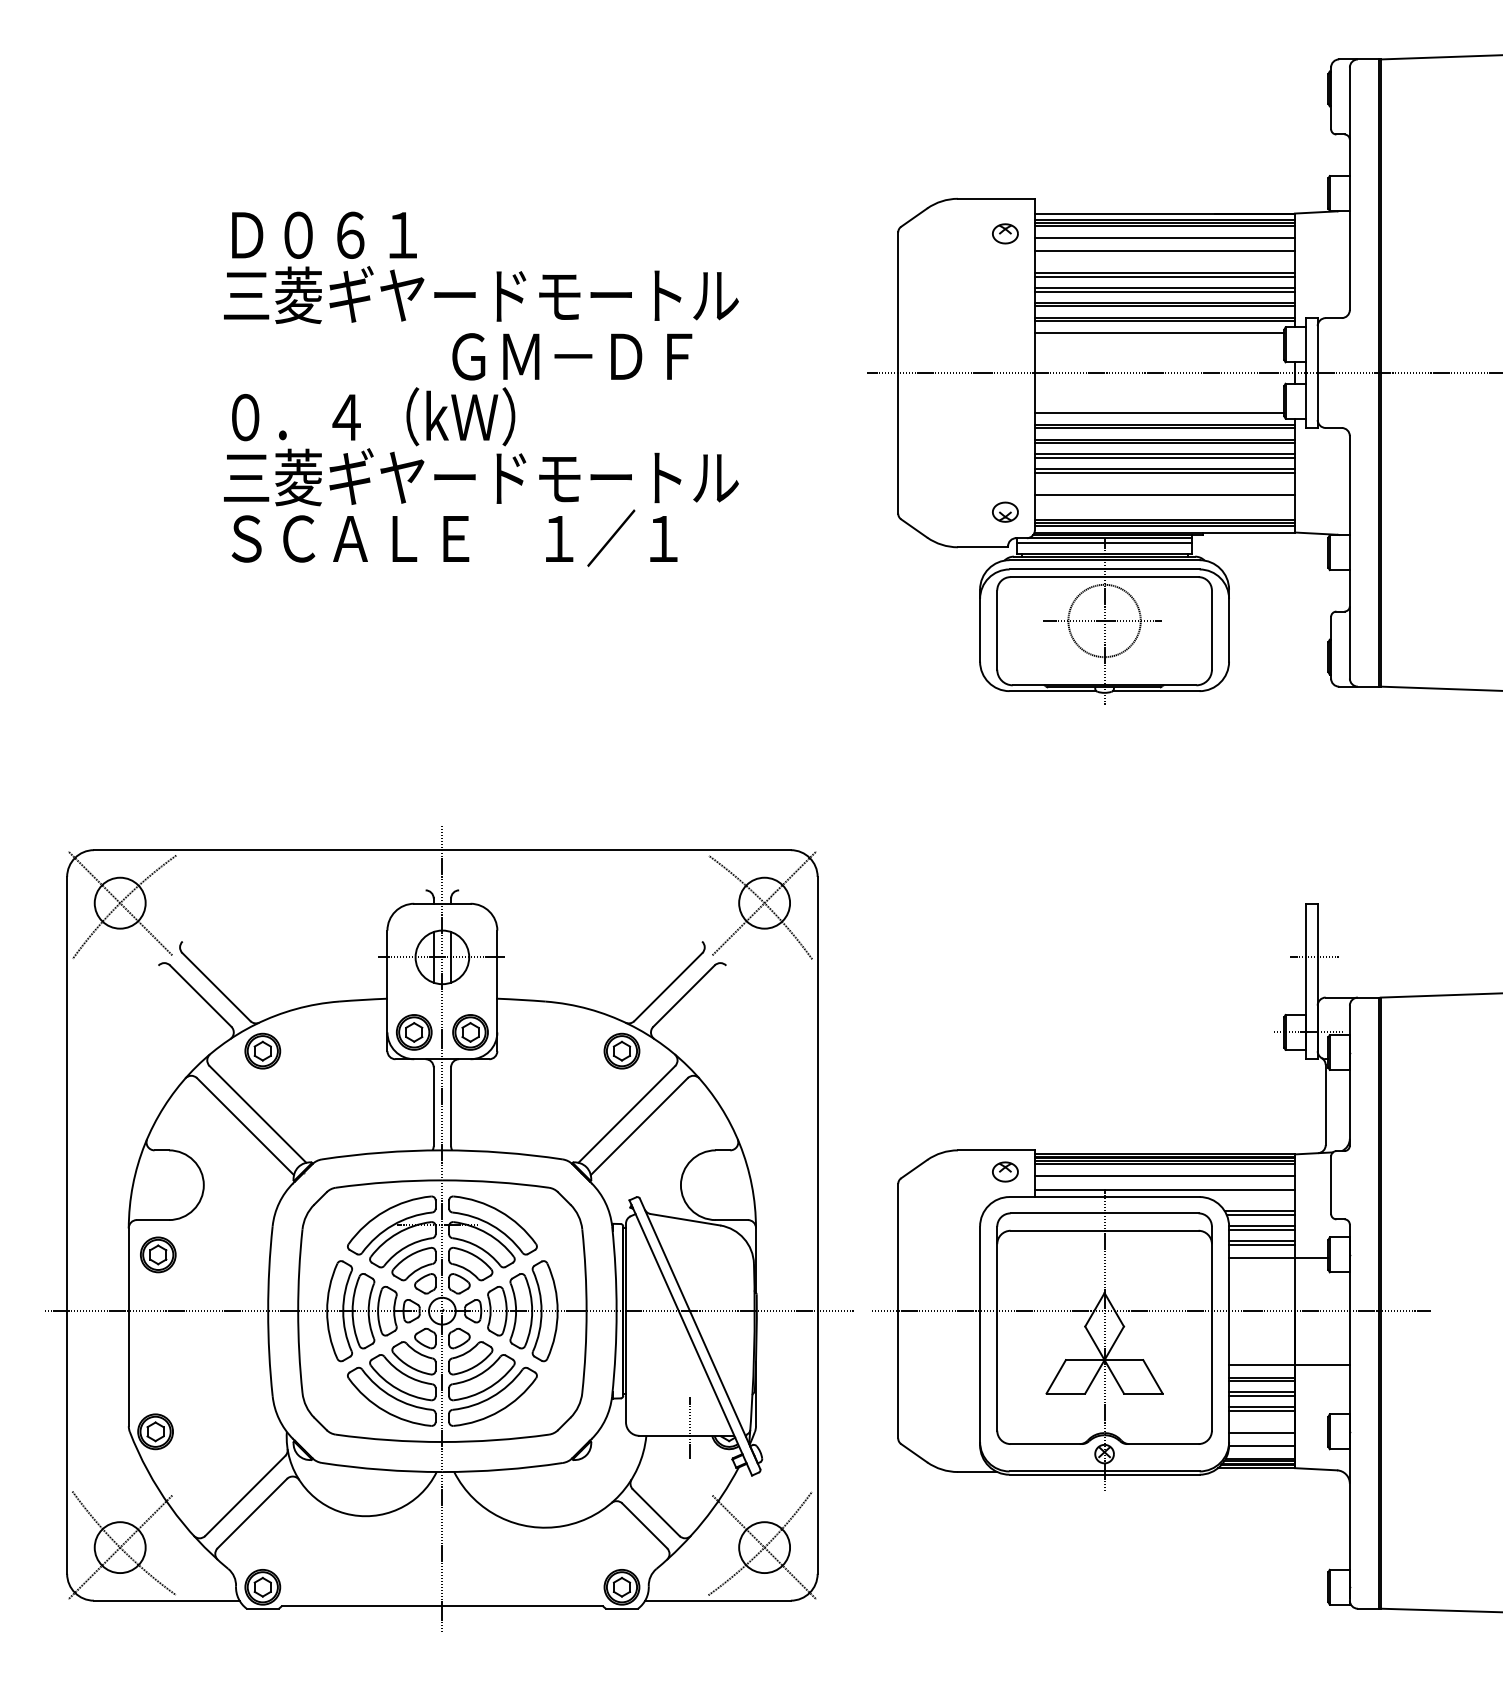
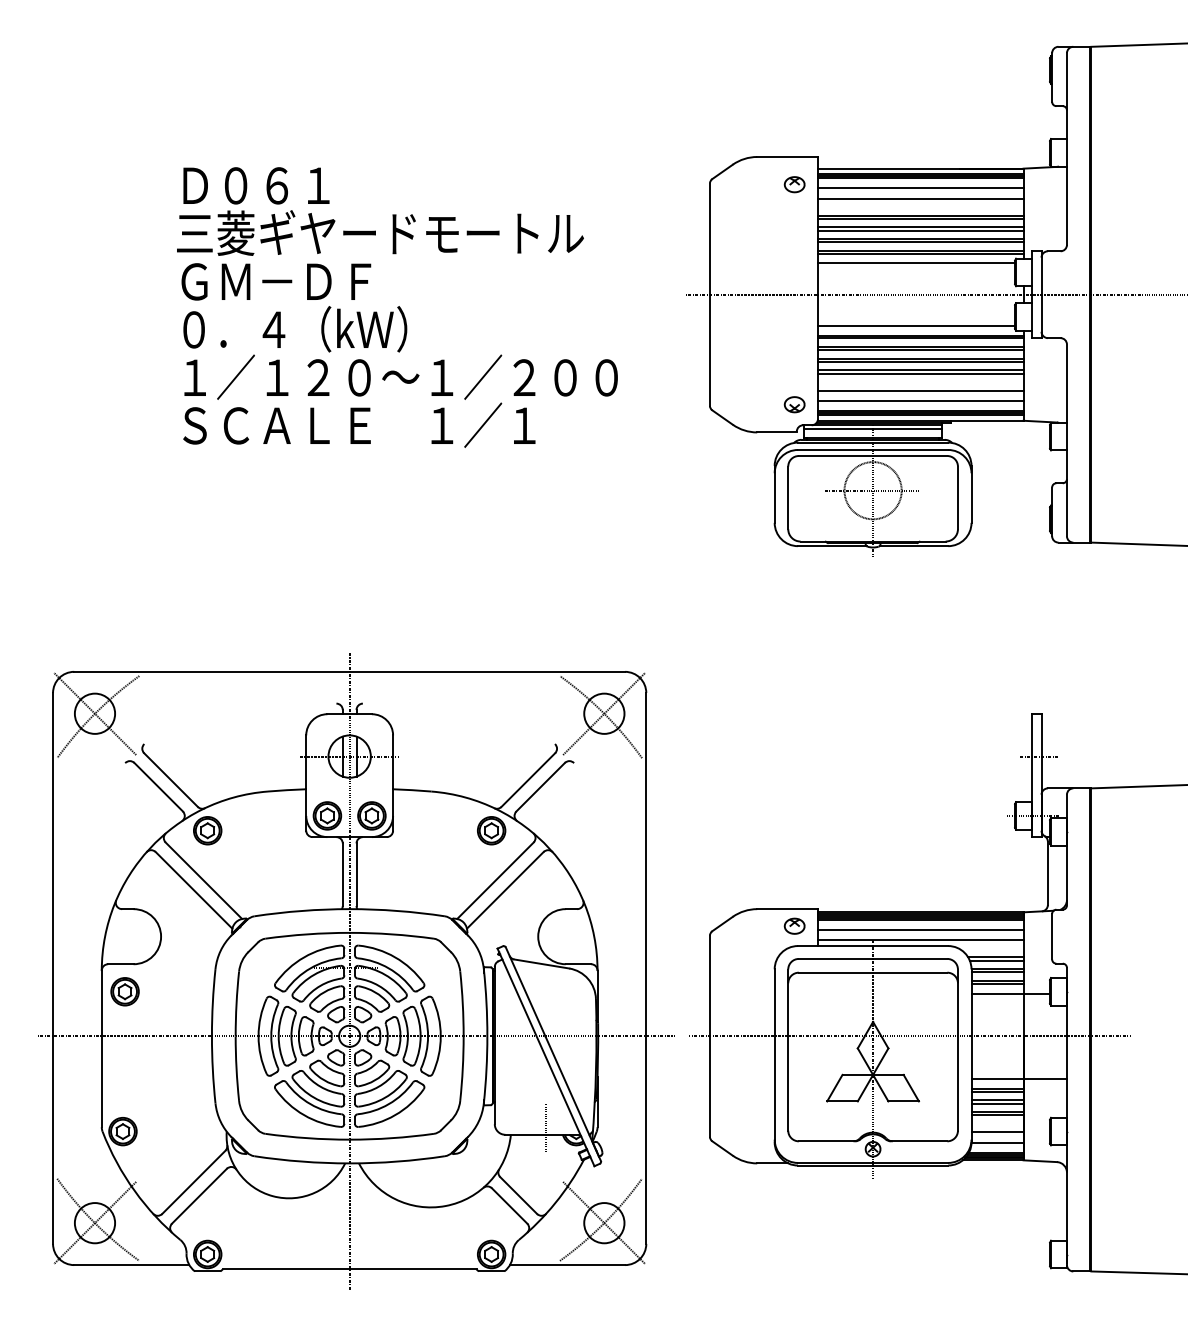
text: (572, 356) -> (276, 281), moved
text: (502, 476) -> (397, 376), 三菱ギヤードモートル -> １／１２０～１／２００
line: (1164, 508) -> (920, 401), added

